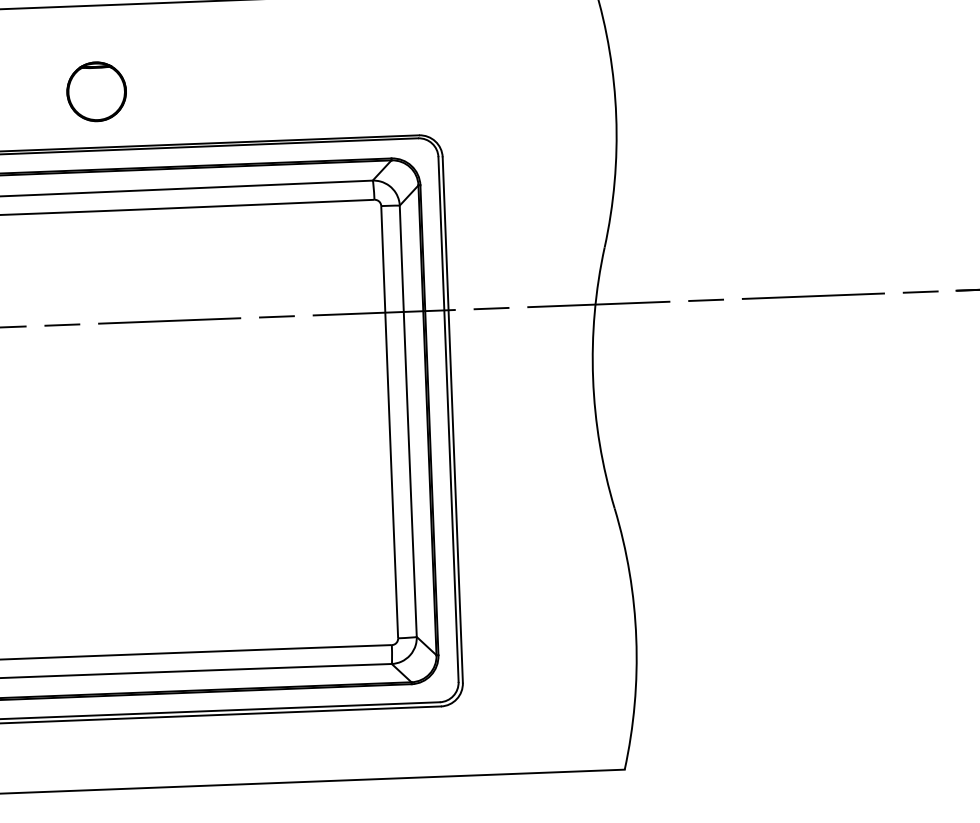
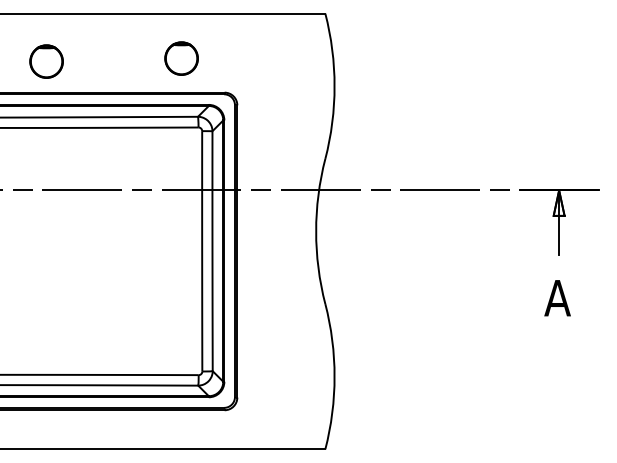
part: (339, 76) -> (181, 58), added

